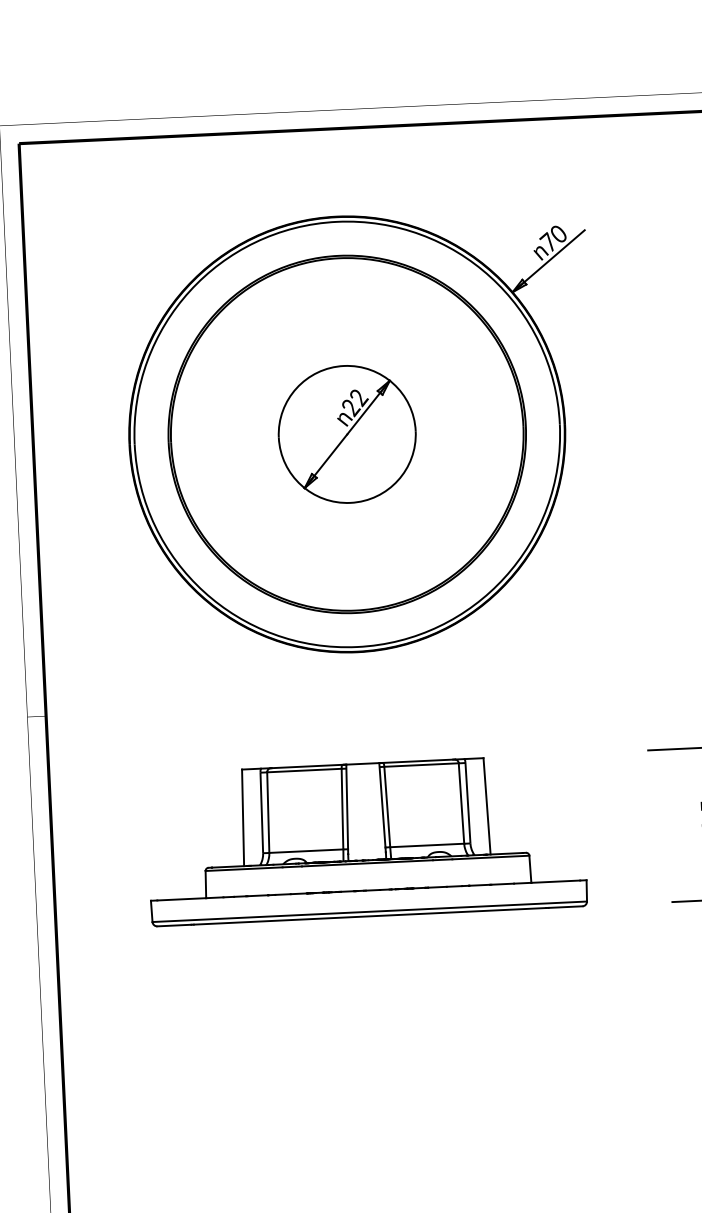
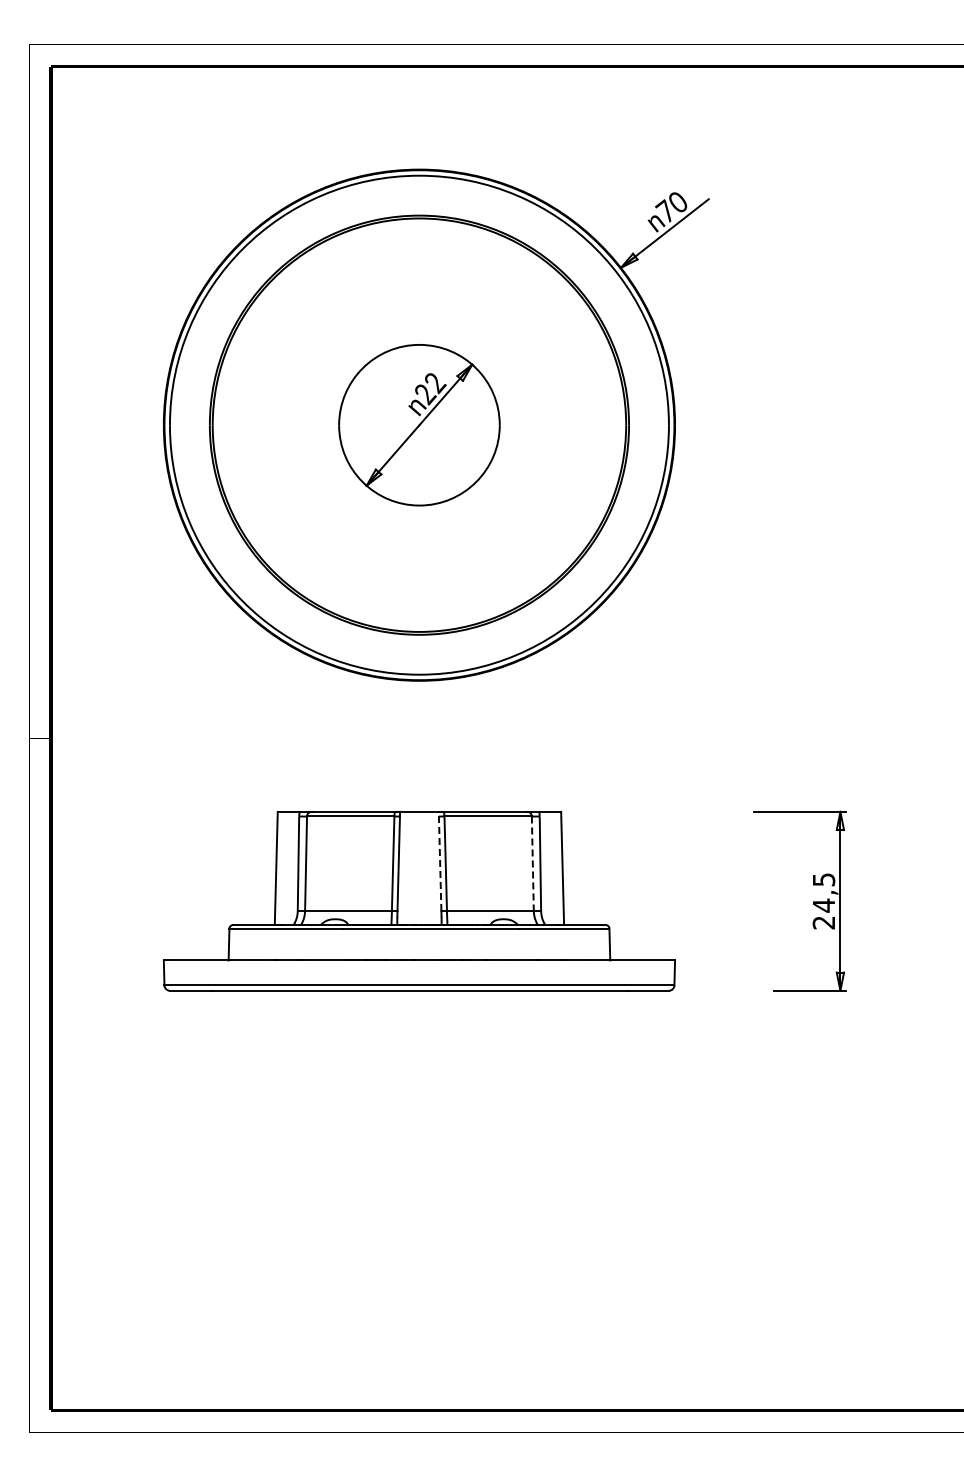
line: (461, 804) -> (532, 864), solid -> dashed
line: (382, 805) -> (440, 861), solid -> dashed

